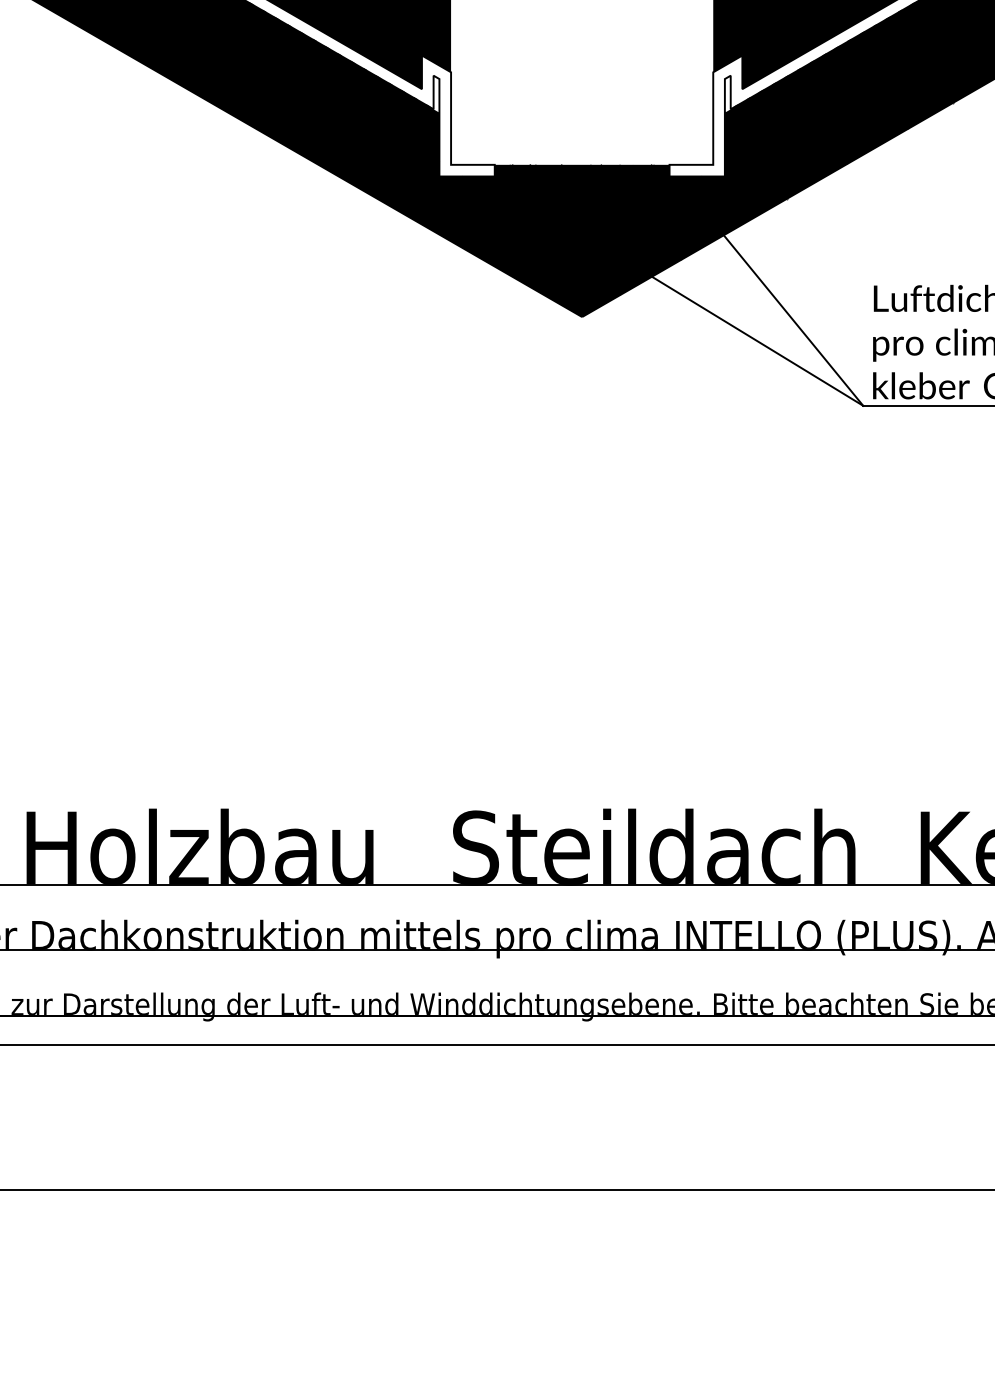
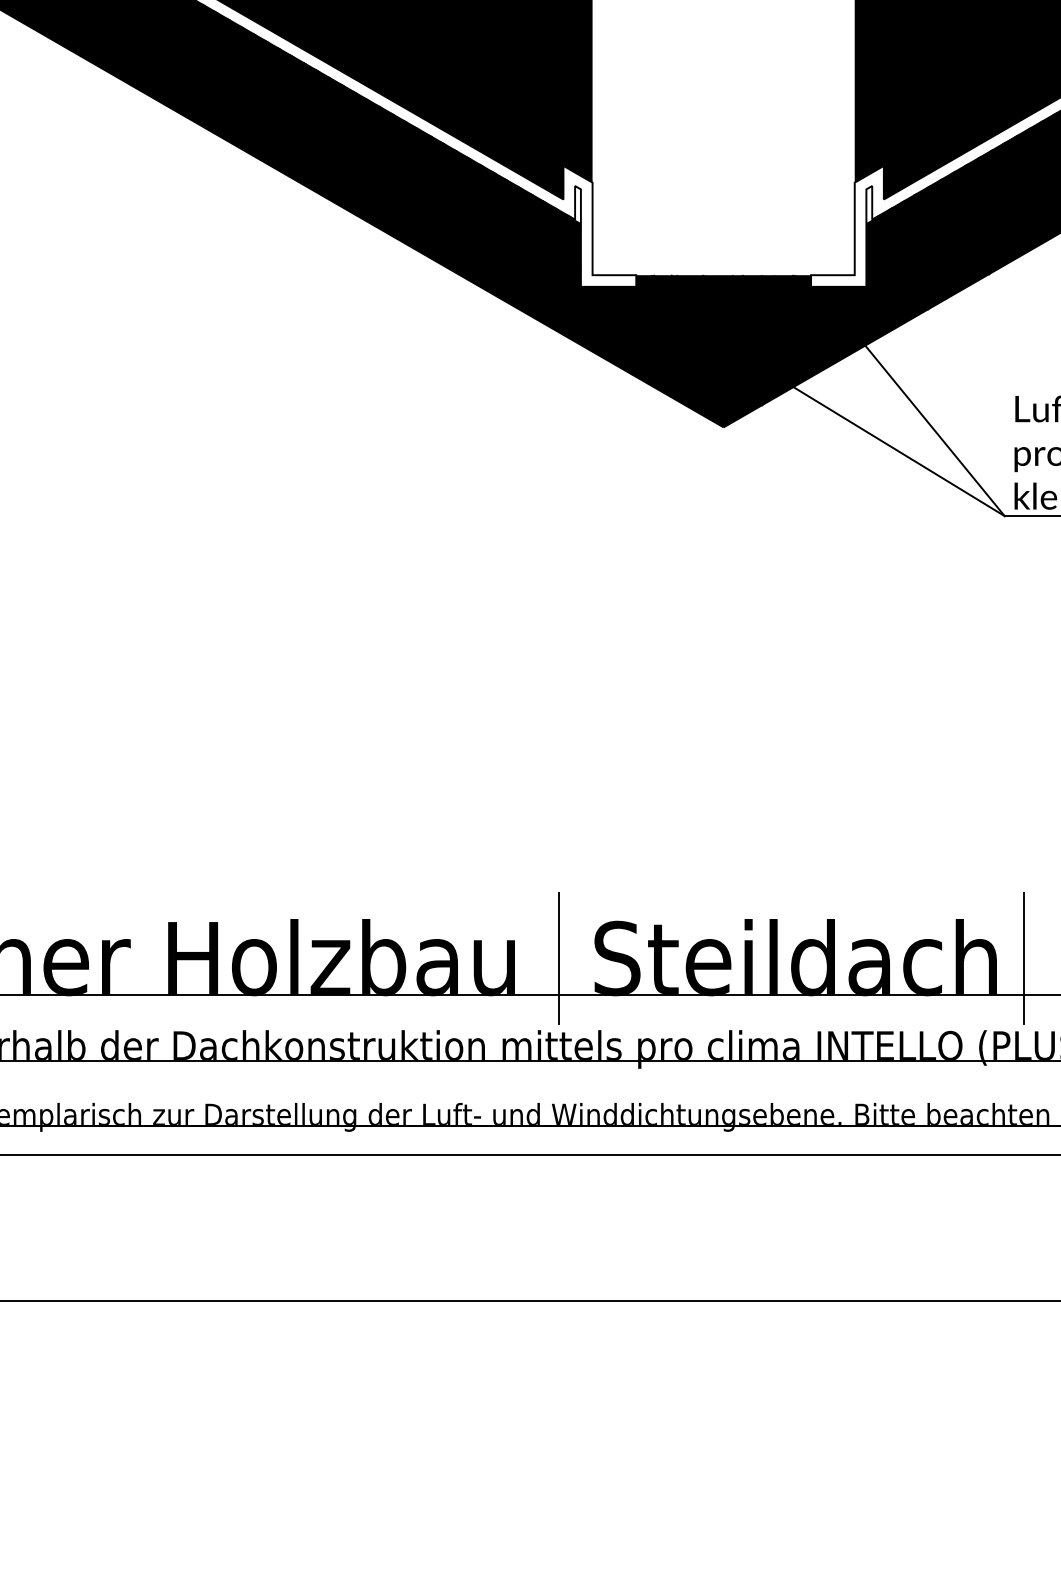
line: (418, 848) -> (559, 958), added
line: (883, 848) -> (1024, 958), added

